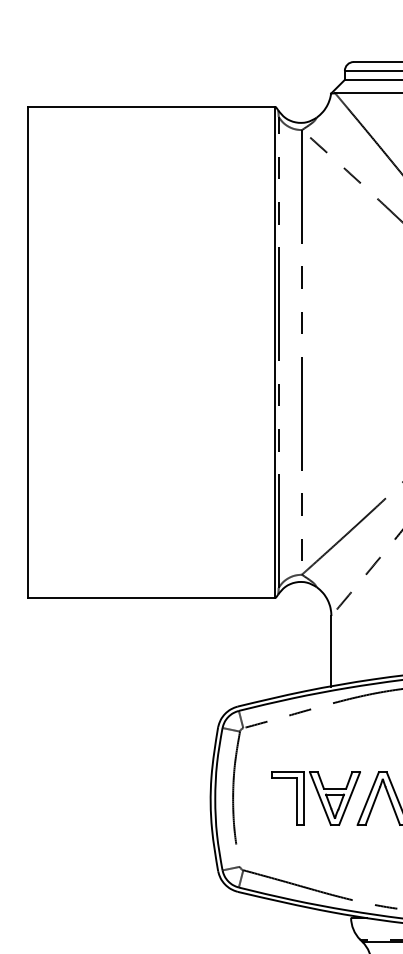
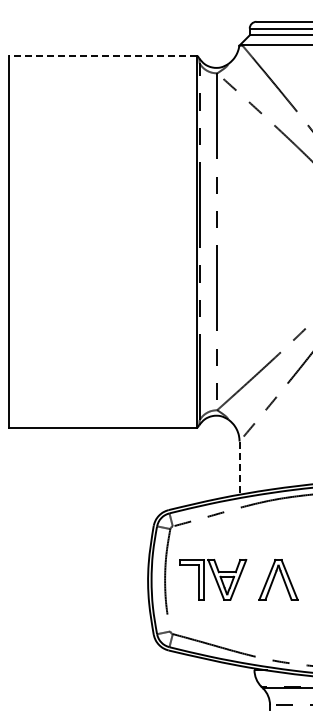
line: (151, 106) -> (103, 55), solid -> dashed
line: (331, 651) -> (239, 468), solid -> dashed
part: (316, 798) -> (213, 579), moved

